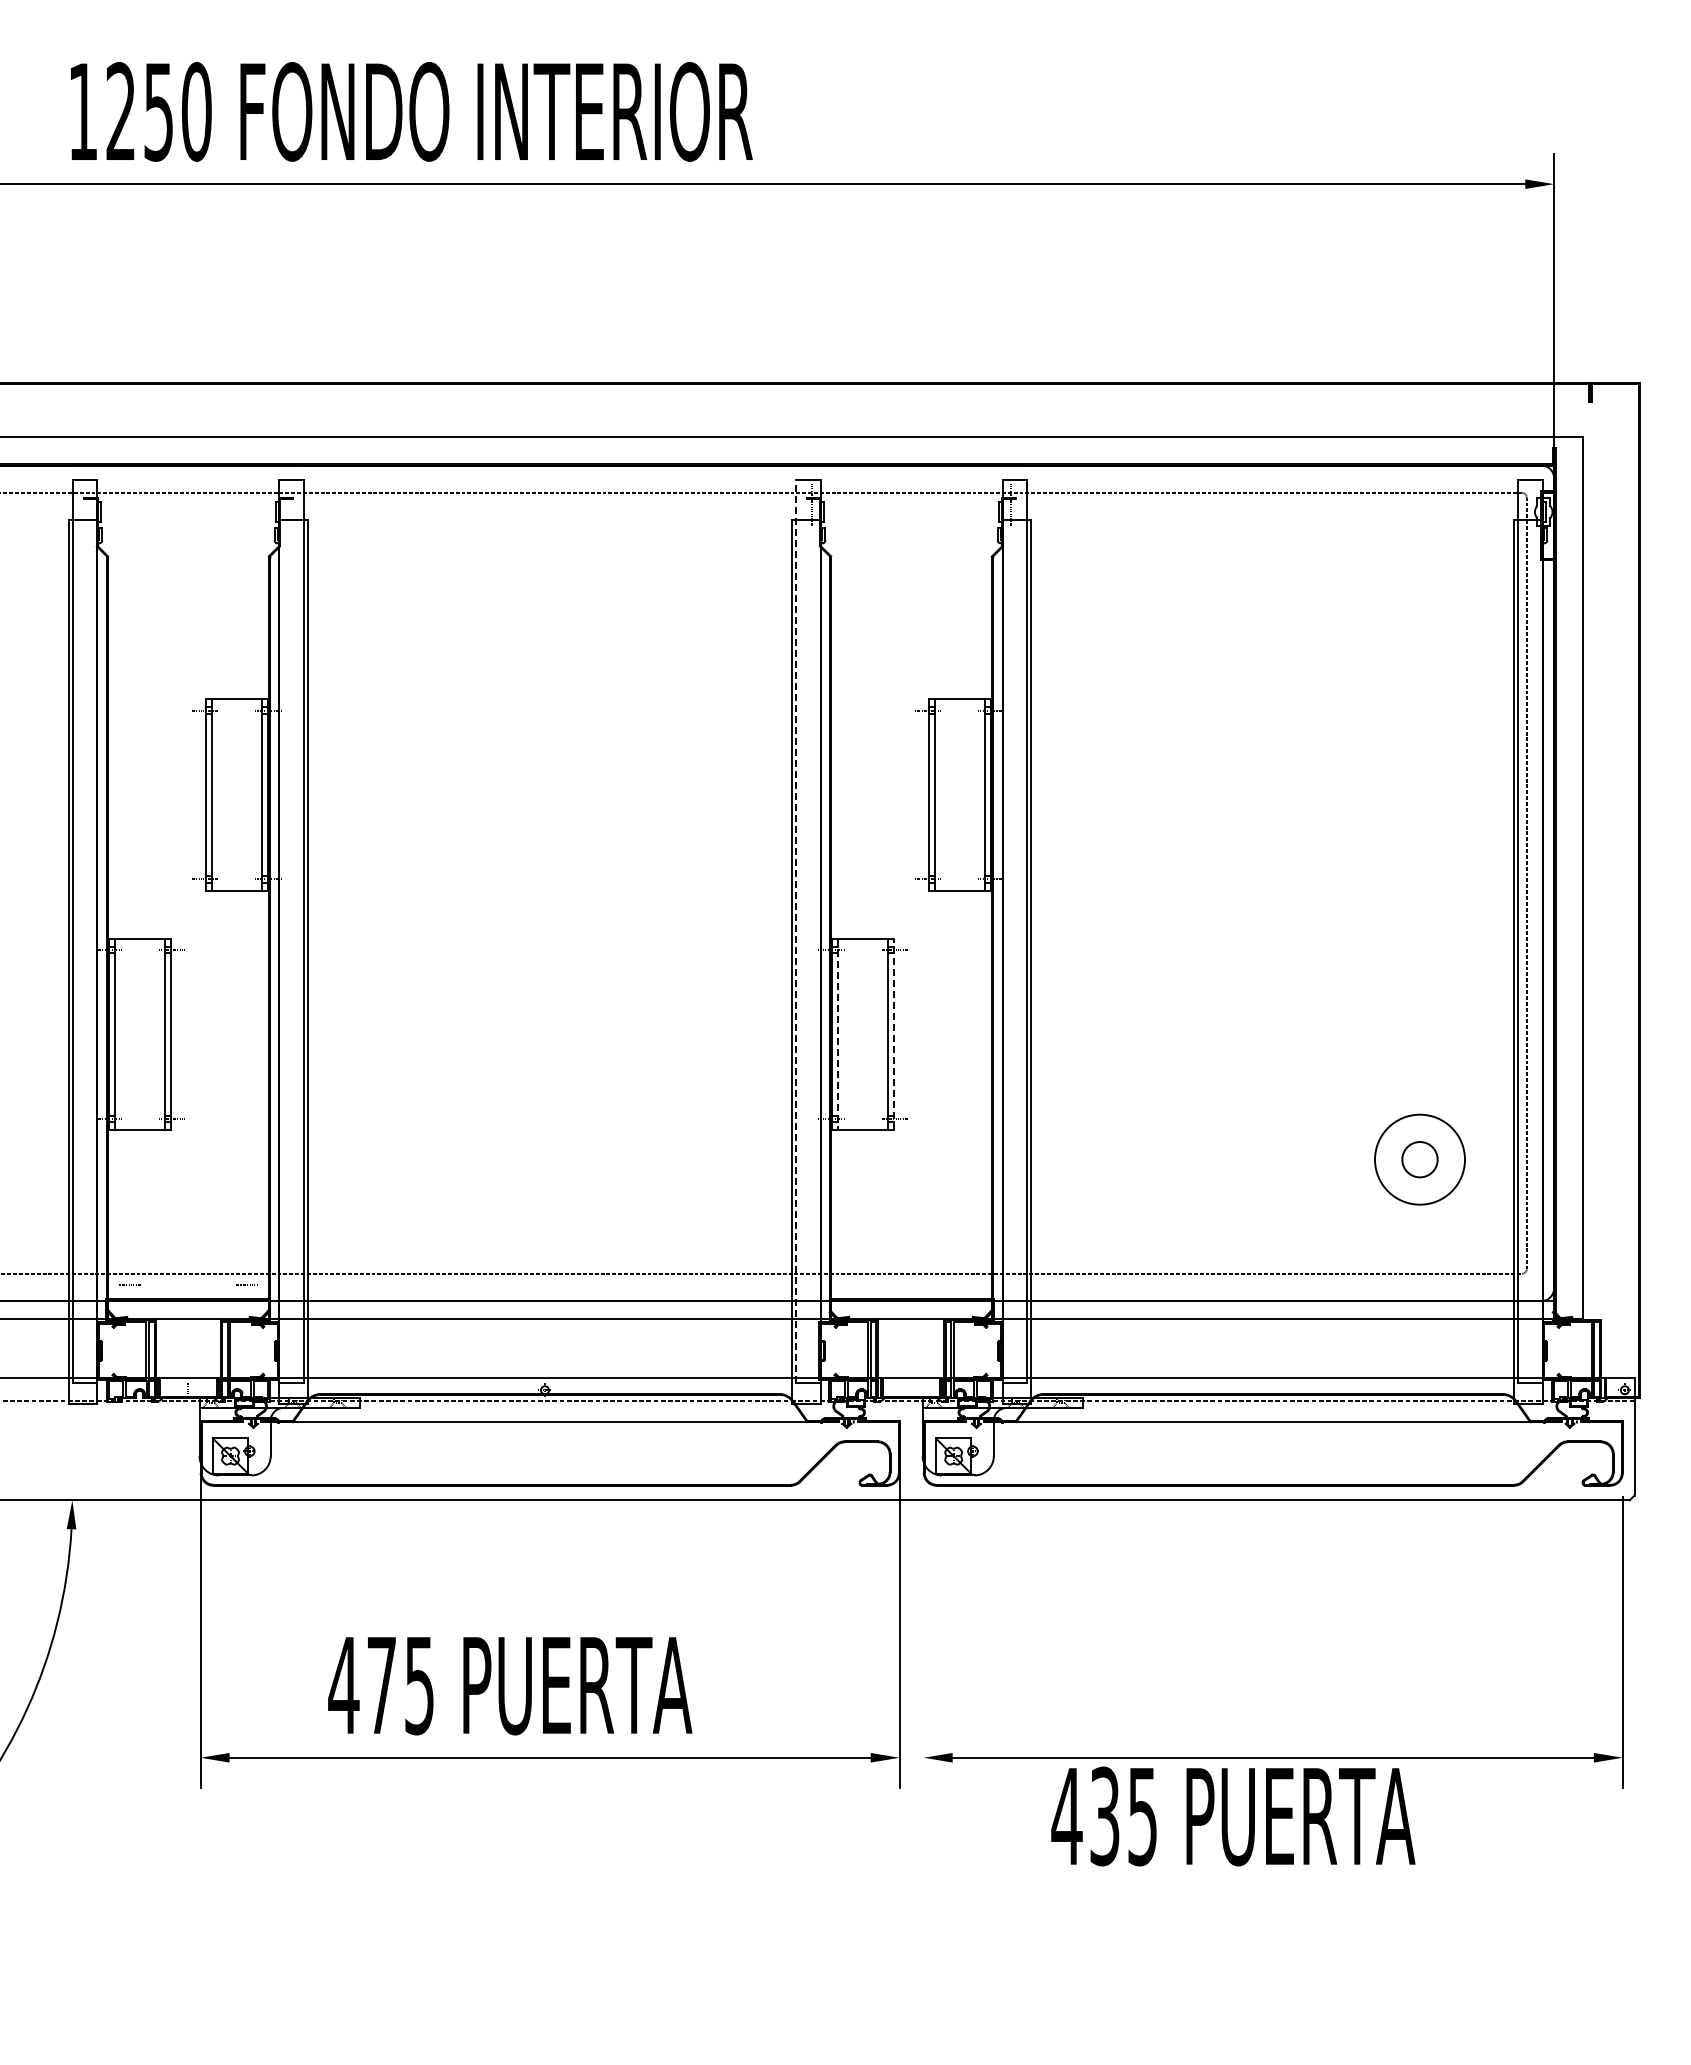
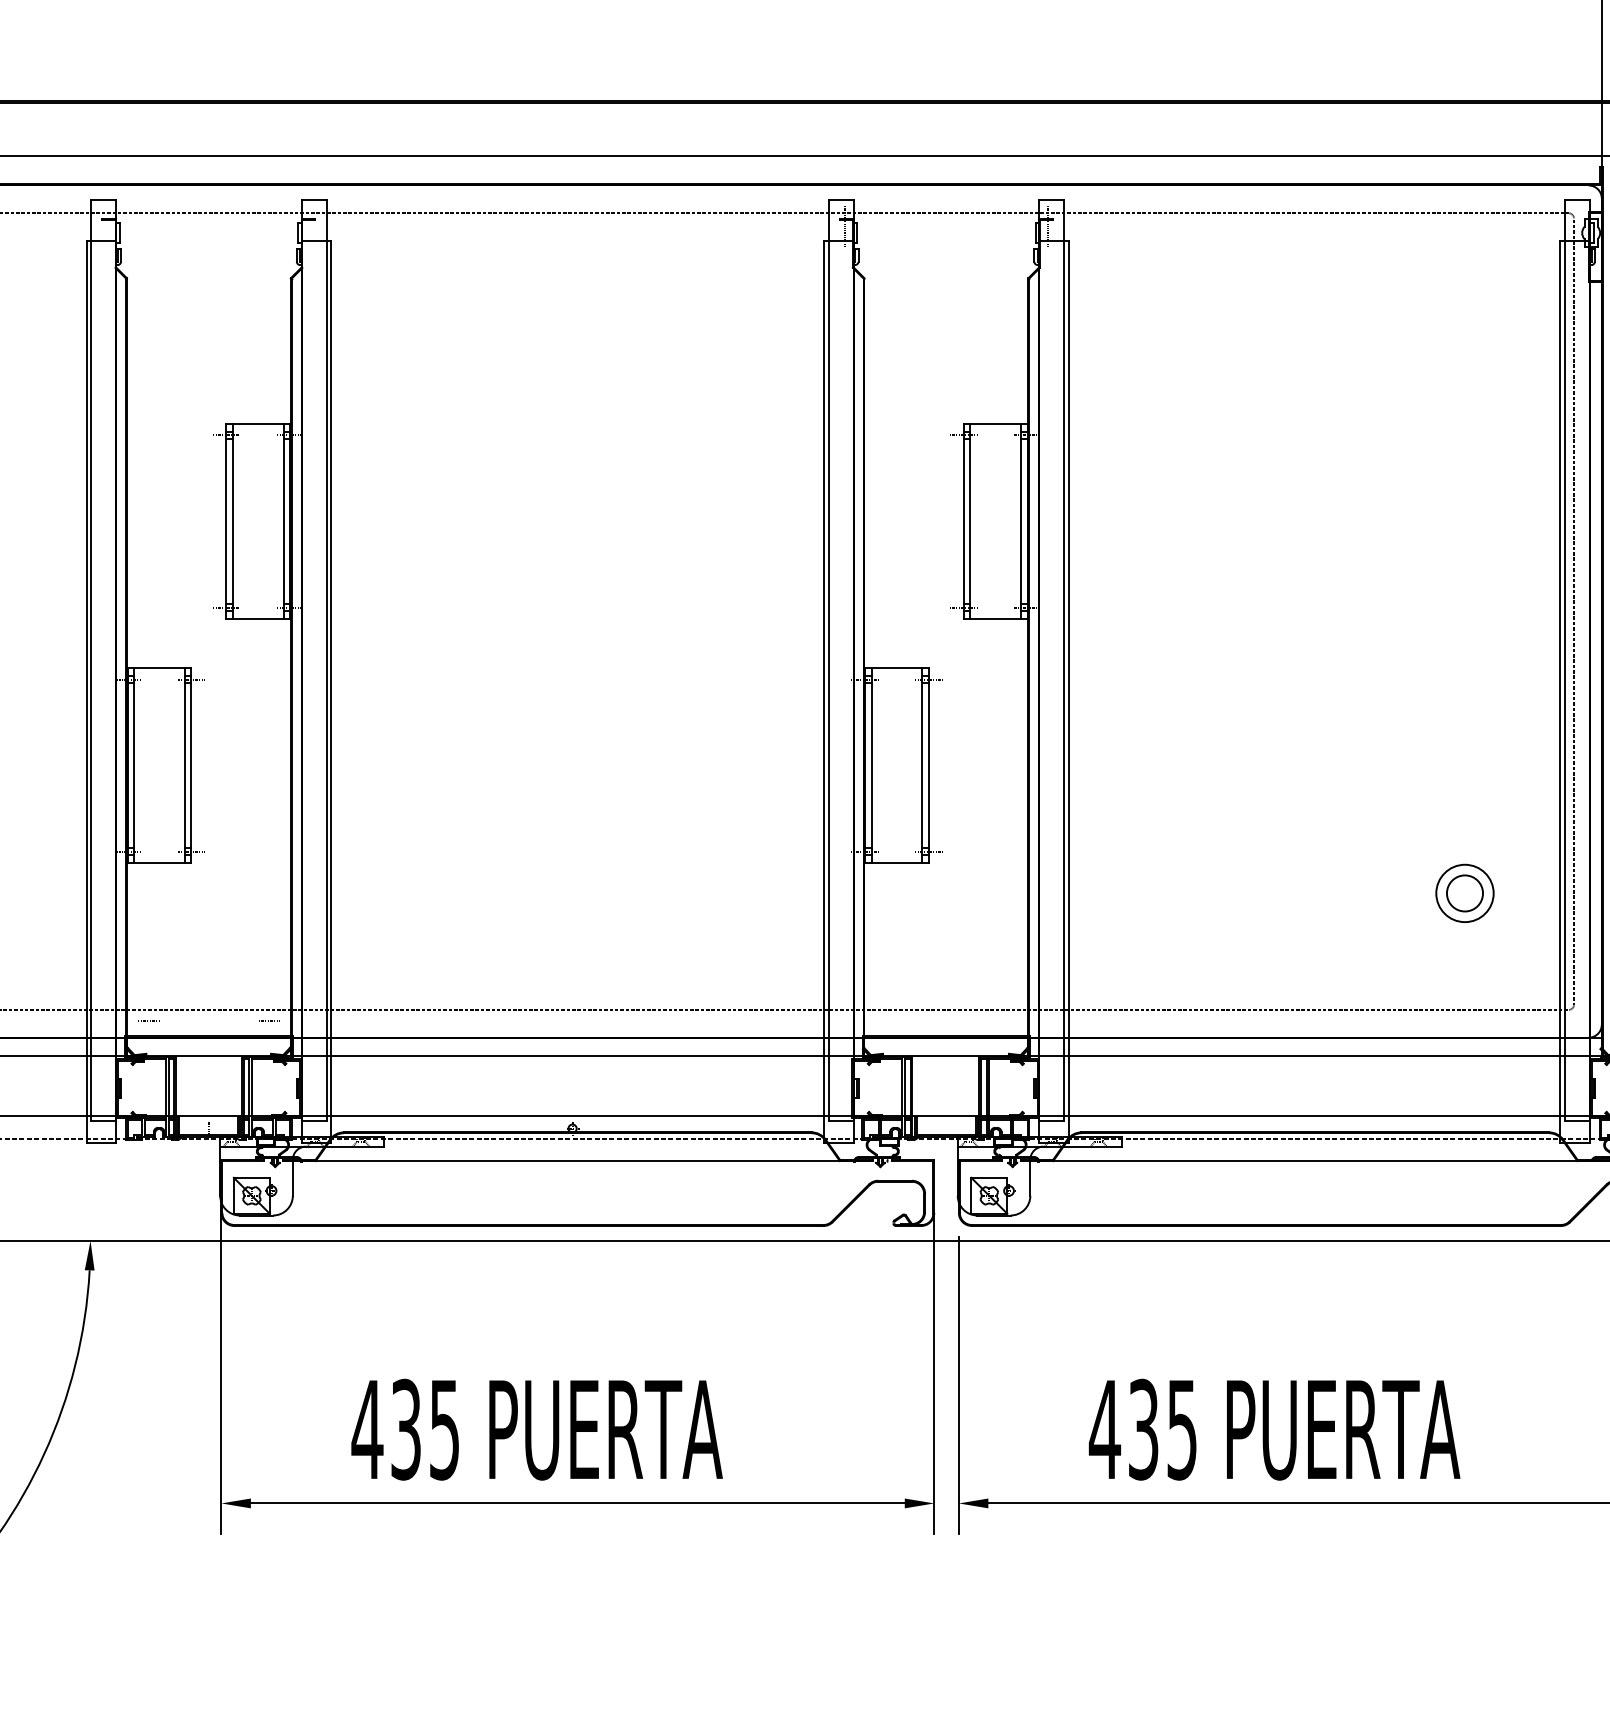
line: (796, 931) -> (829, 660), dashed -> solid
line: (838, 1034) -> (871, 765), dashed -> solid
line: (894, 1034) -> (929, 765), dashed -> solid
circle: (1419, 1159) -> (1464, 893), size x0.62
line: (923, 1641) -> (958, 1384), added
text: (381, 1685) -> (405, 1429), 475 -> 435
text: (1233, 1816) -> (1274, 1429), moved

